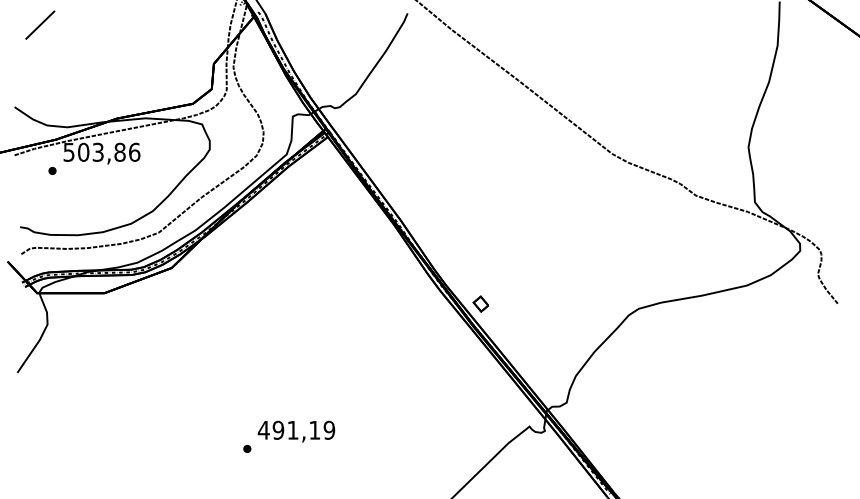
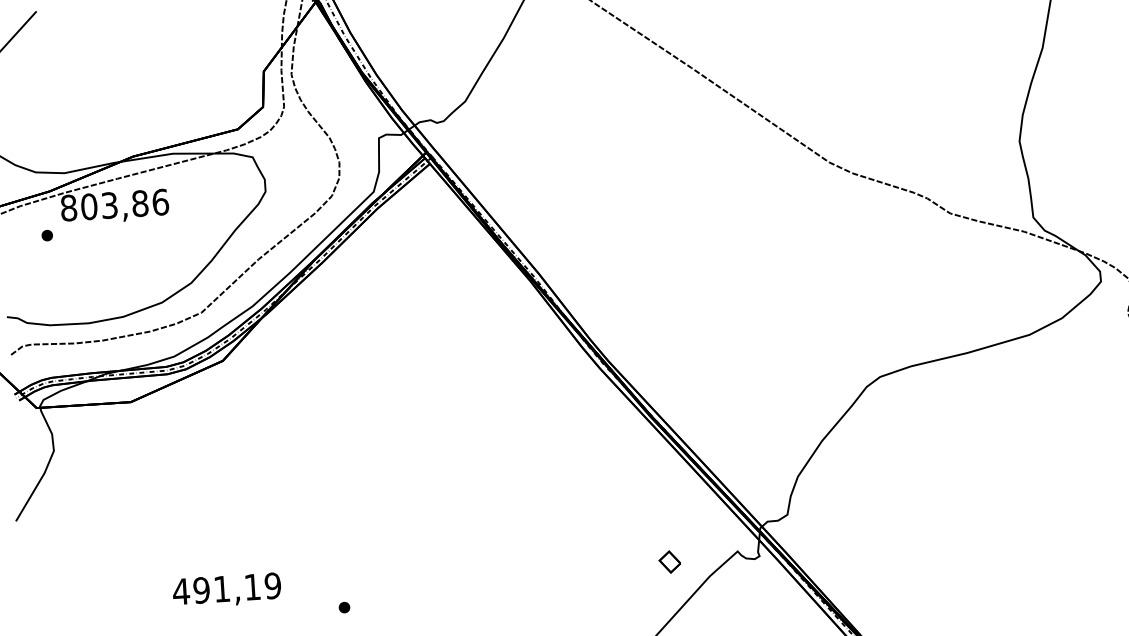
text: (68, 151) -> (67, 206), 503,86 -> 803,86
part: (480, 303) -> (669, 561), moved
text: (296, 431) -> (227, 590), moved

